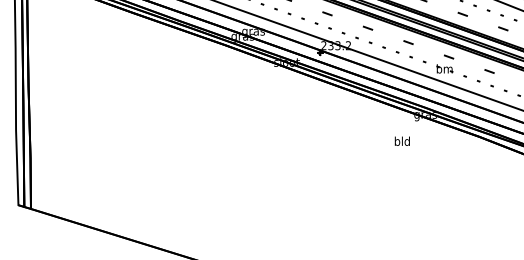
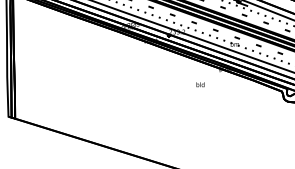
text: (402, 140) -> (200, 84), moved

